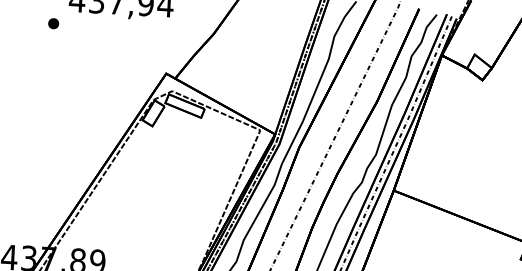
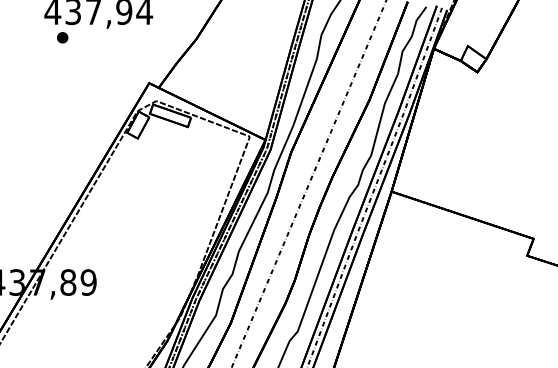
part: (53, 23) -> (62, 37), moved

